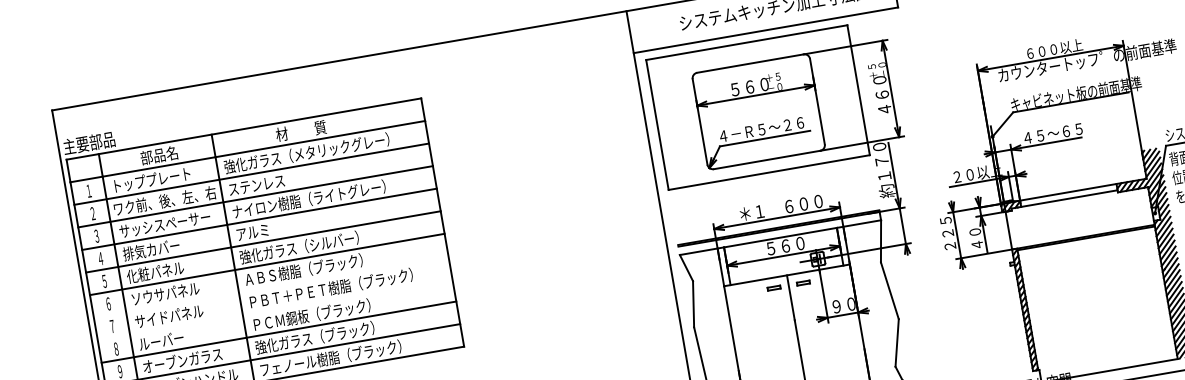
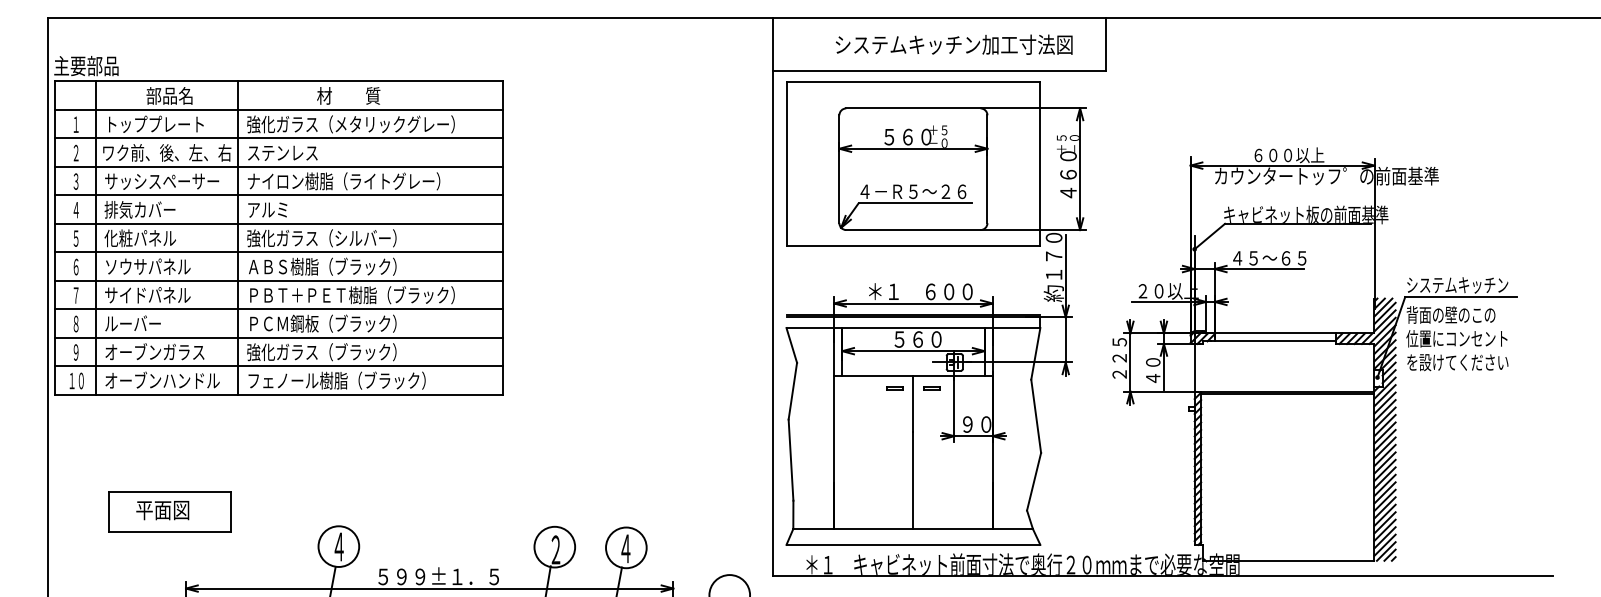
line: (270, 286) -> (278, 280), added
line: (274, 309) -> (278, 309), added

